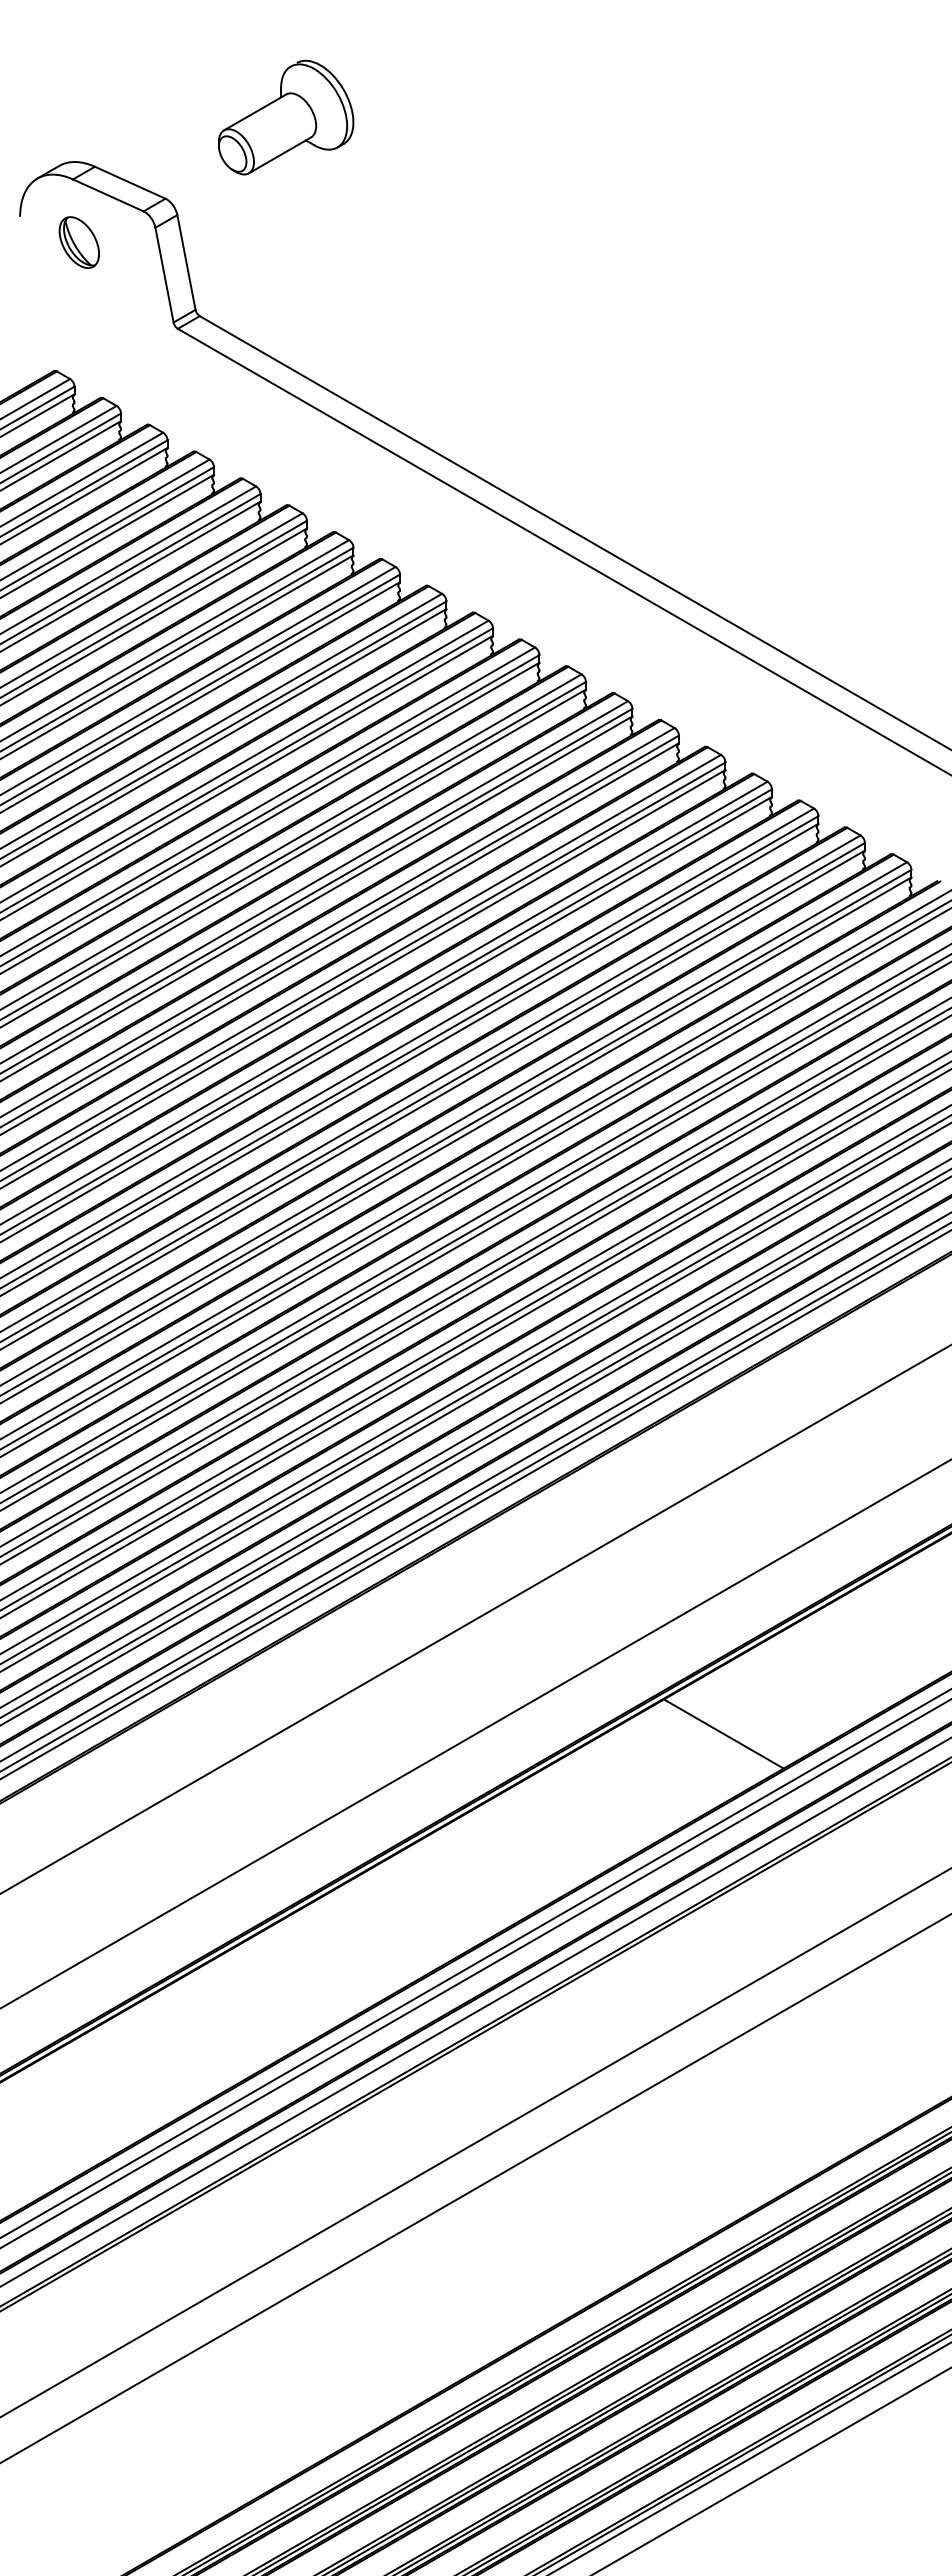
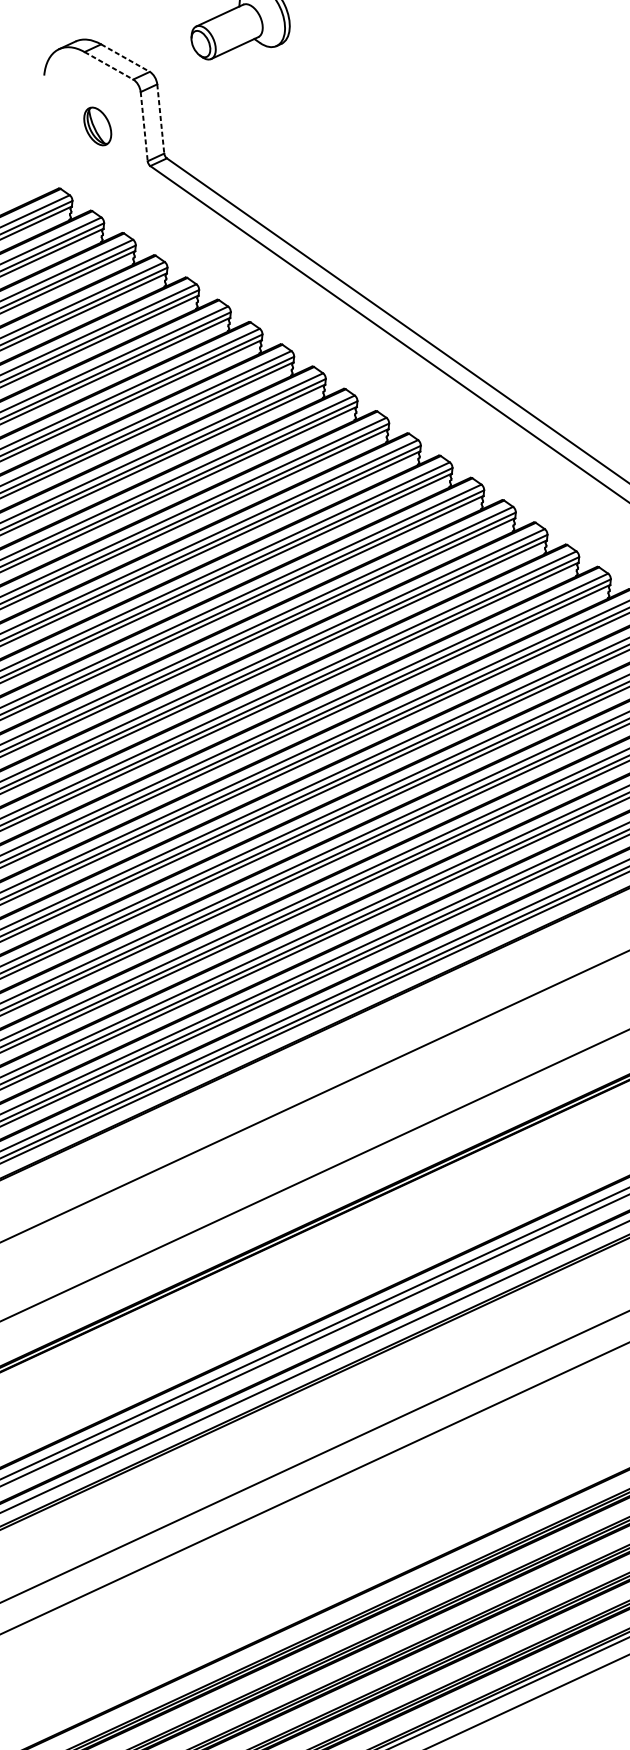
line: (130, 182) -> (125, 57), solid -> dashed
line: (108, 195) -> (109, 65), solid -> dashed
part: (78, 242) -> (97, 126), moved
line: (186, 262) -> (160, 119), solid -> dashed
line: (164, 275) -> (144, 126), solid -> dashed
line: (723, 1733) -> (452, 1209), removed

